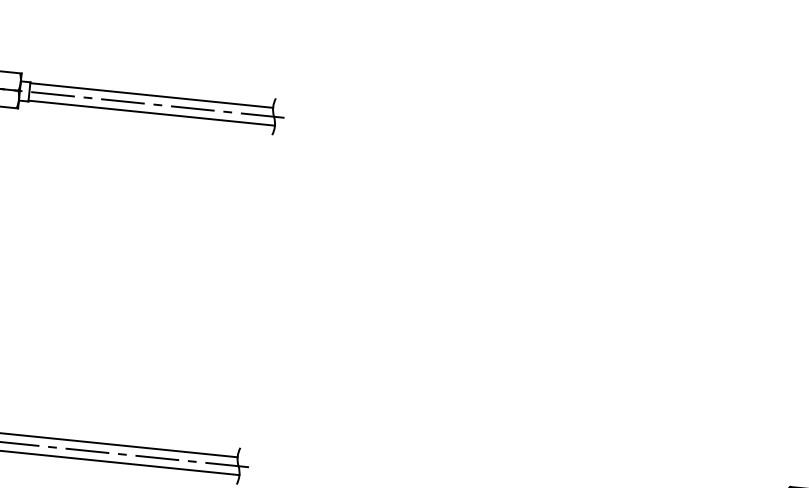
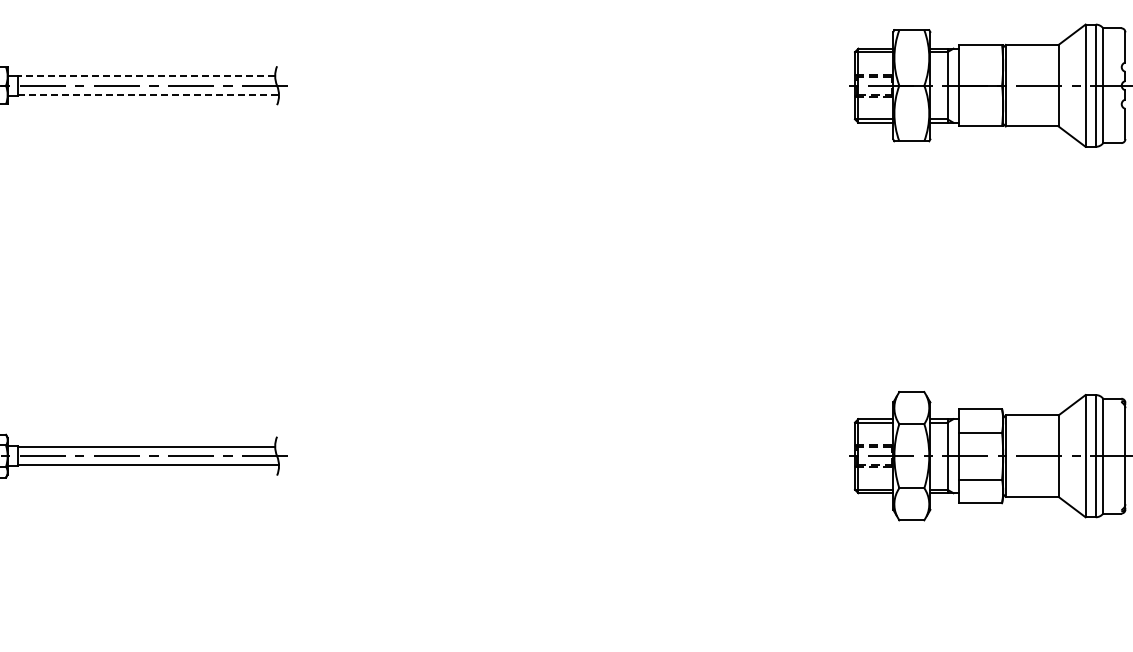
line: (151, 95) -> (146, 76), solid -> dashed
line: (151, 112) -> (148, 94), solid -> dashed

